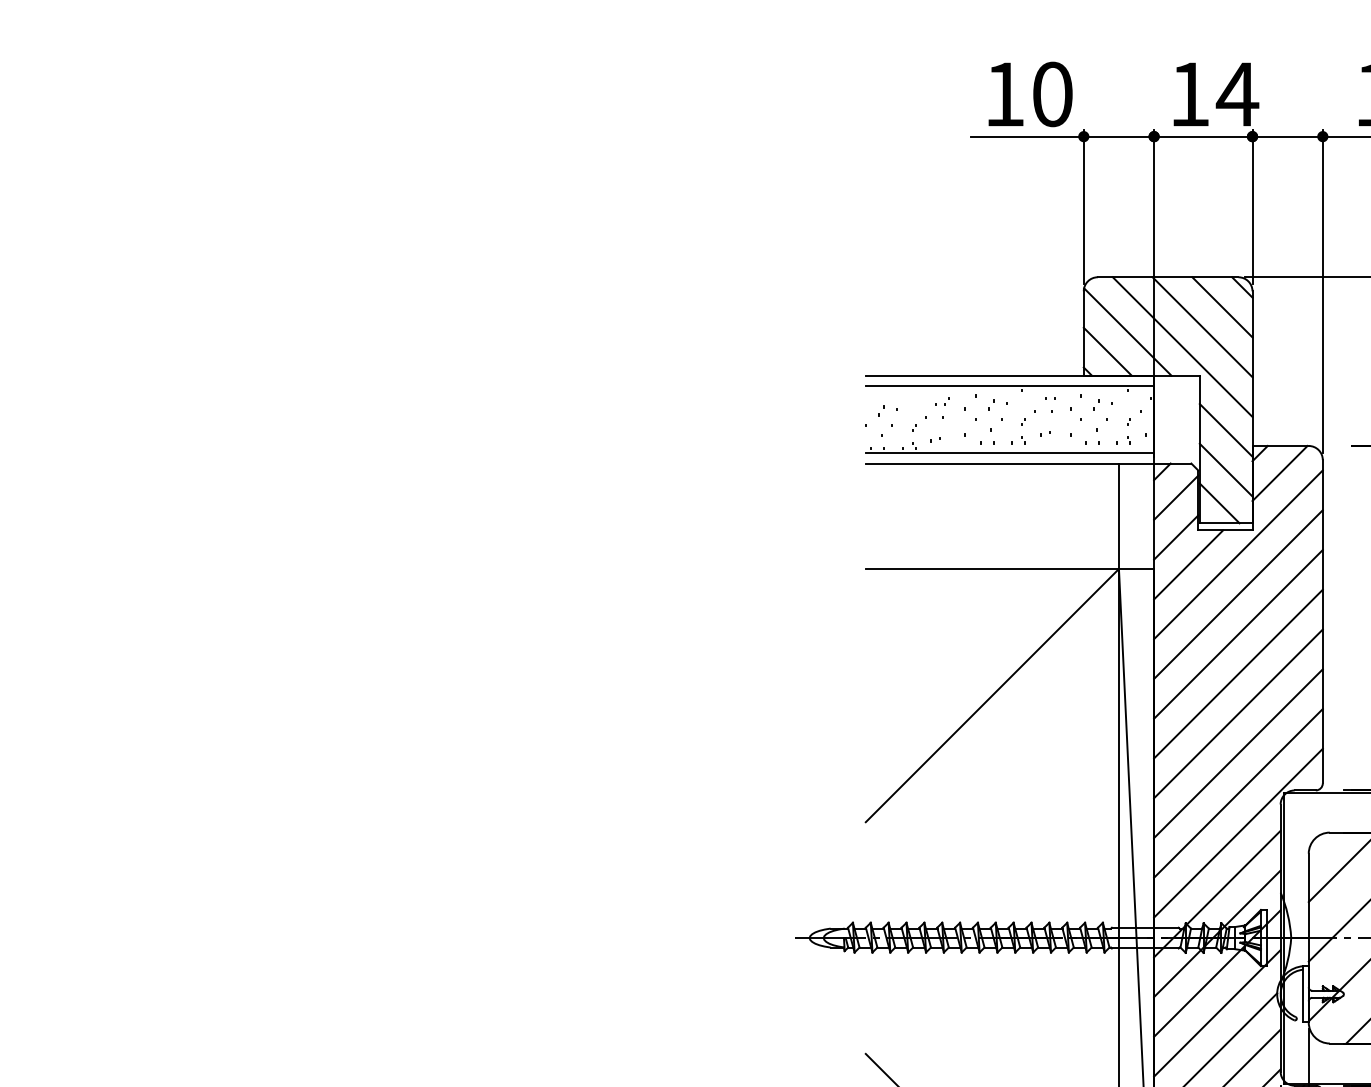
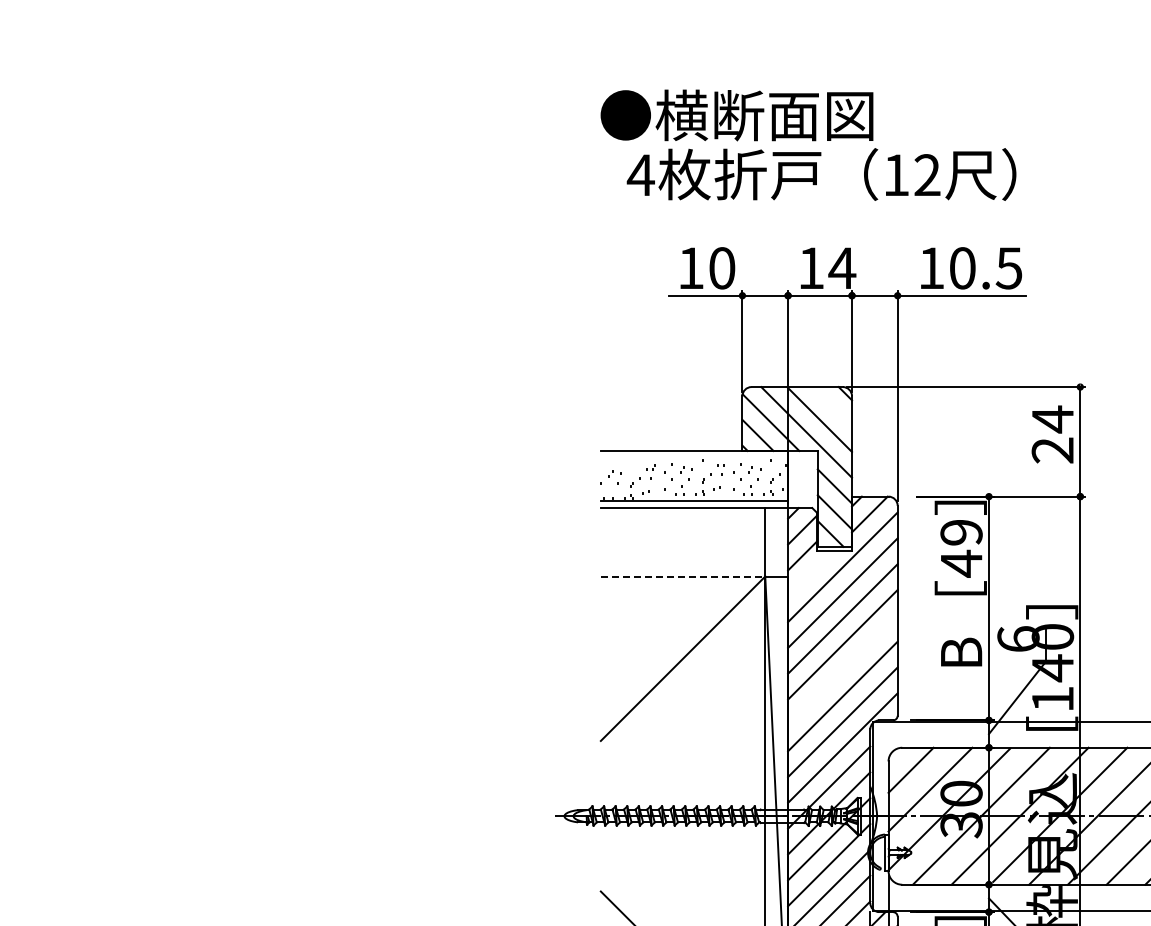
line: (1222, 307) -> (832, 406), removed
line: (1009, 385) -> (694, 457), removed
line: (1188, 564) -> (810, 573), removed
line: (993, 568) -> (683, 576), solid -> dashed
line: (1237, 713) -> (842, 670), removed

